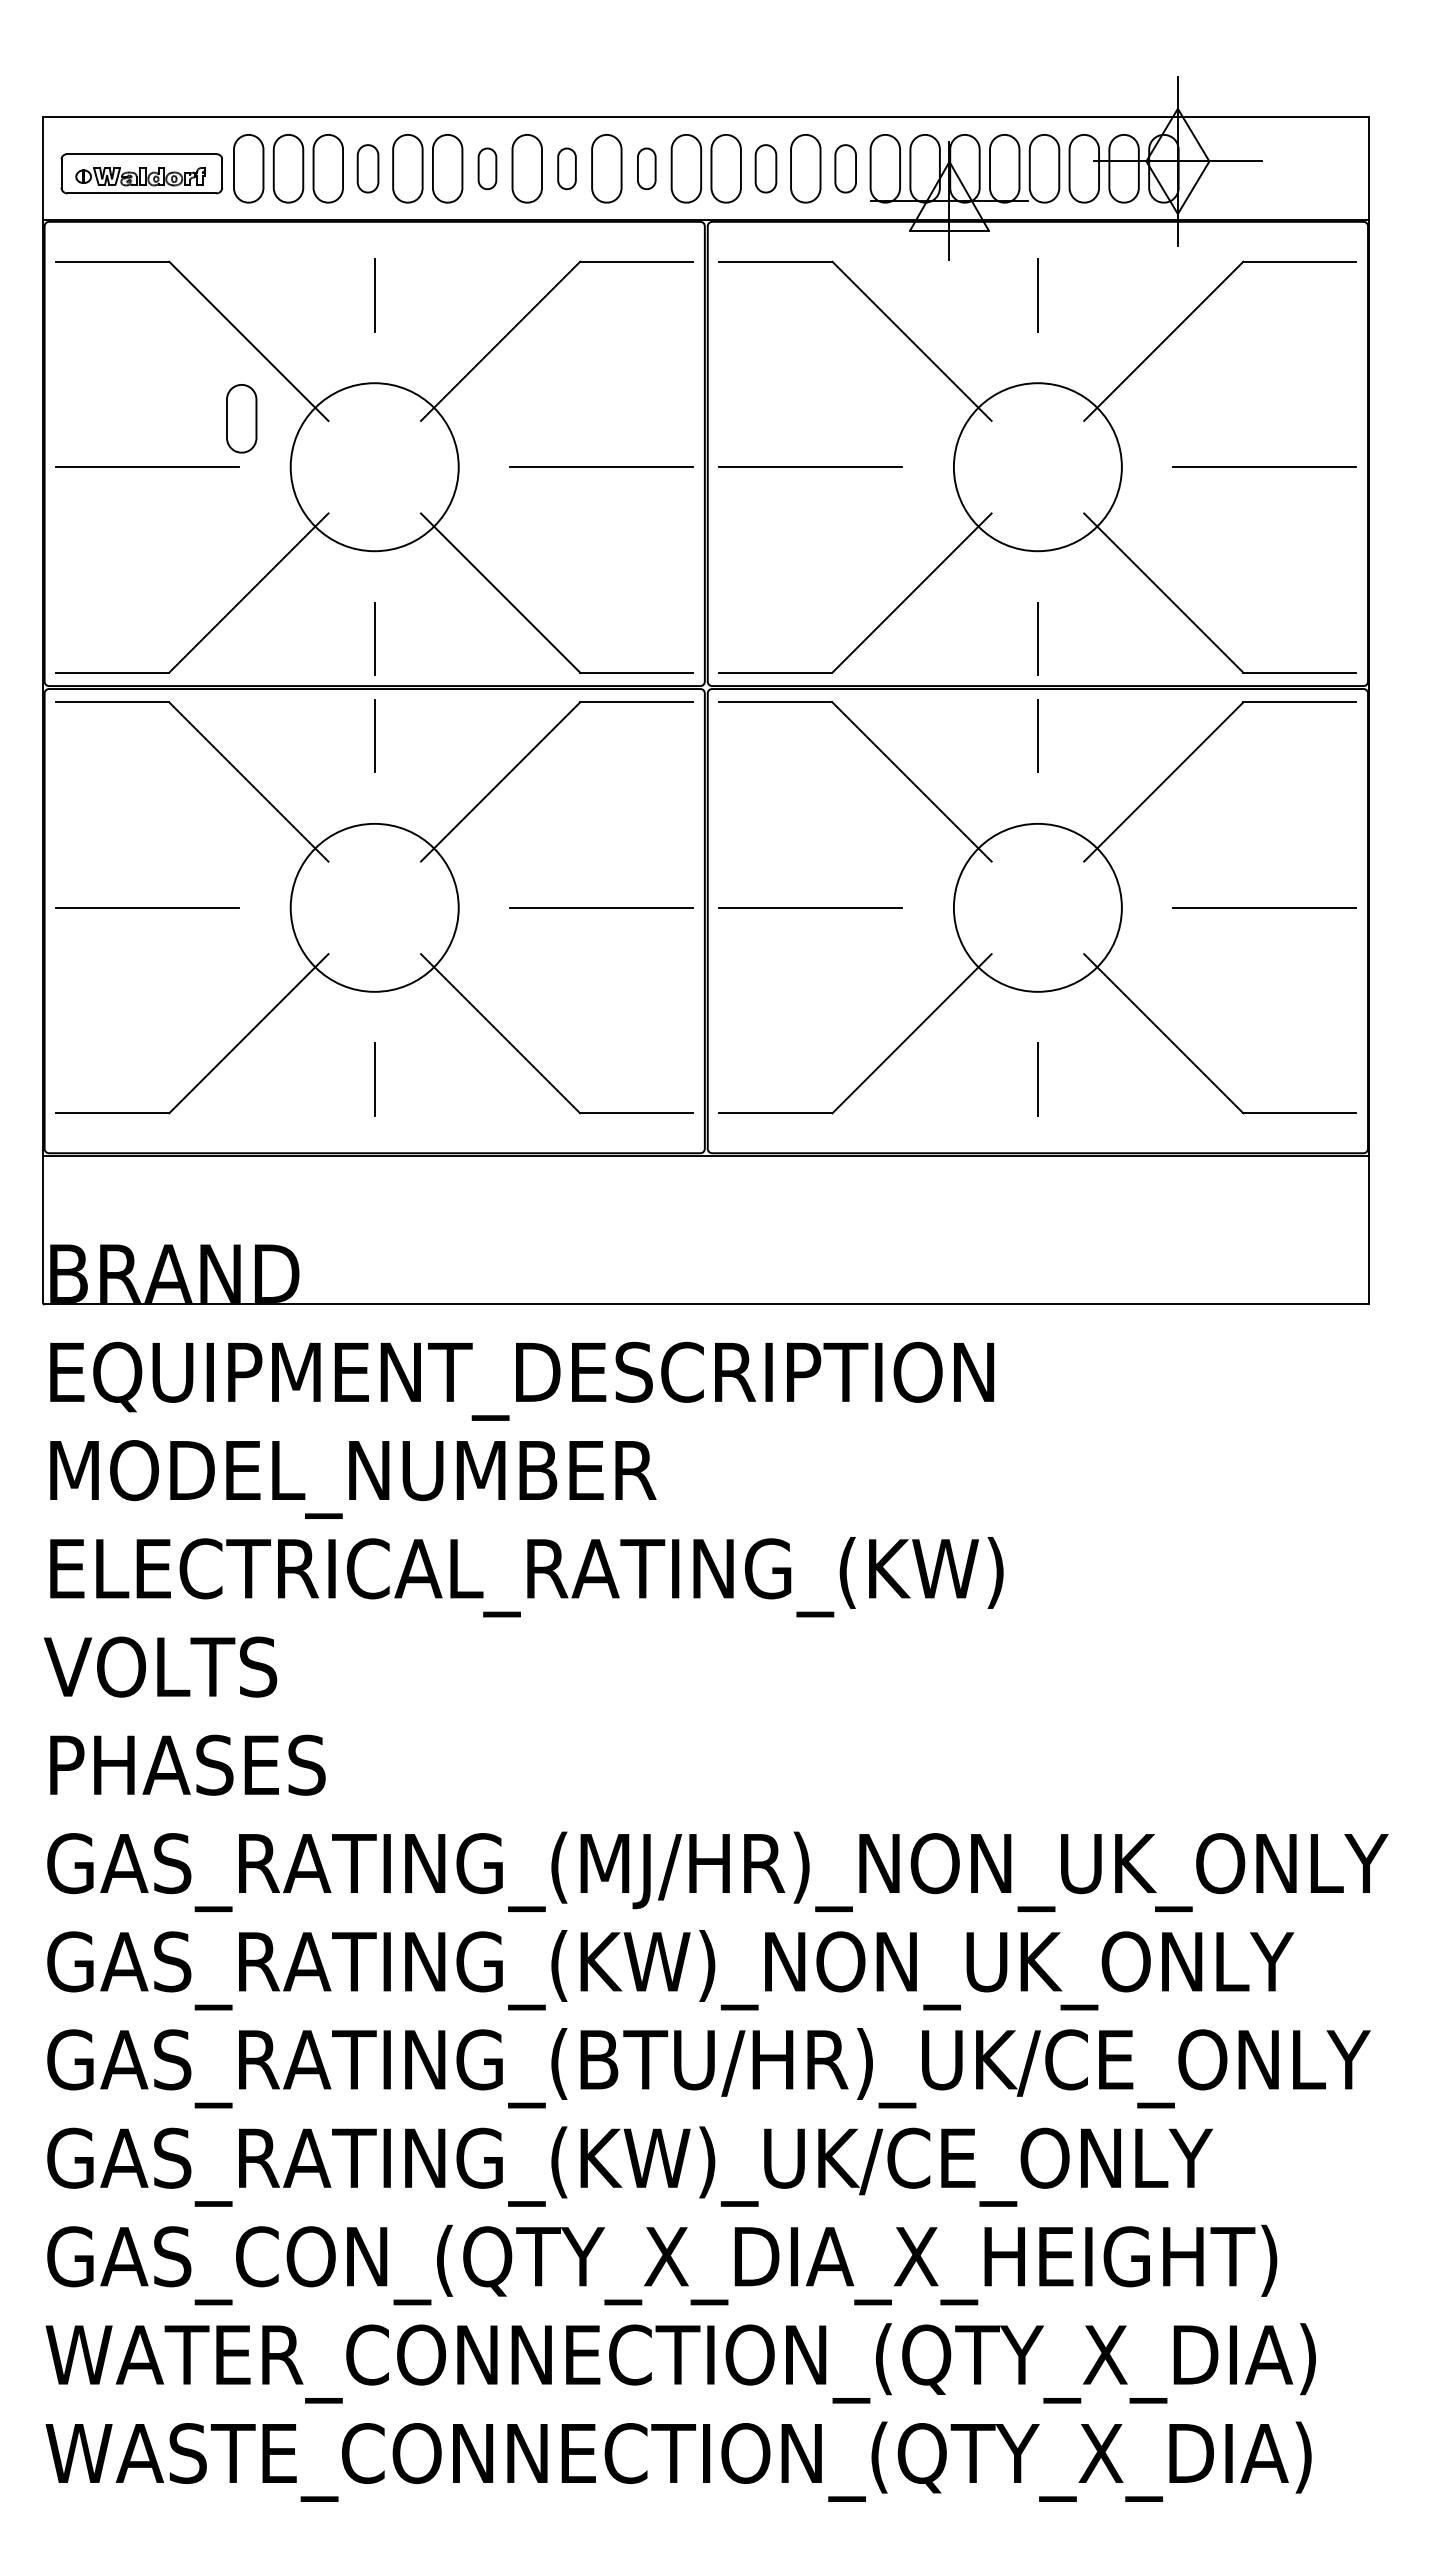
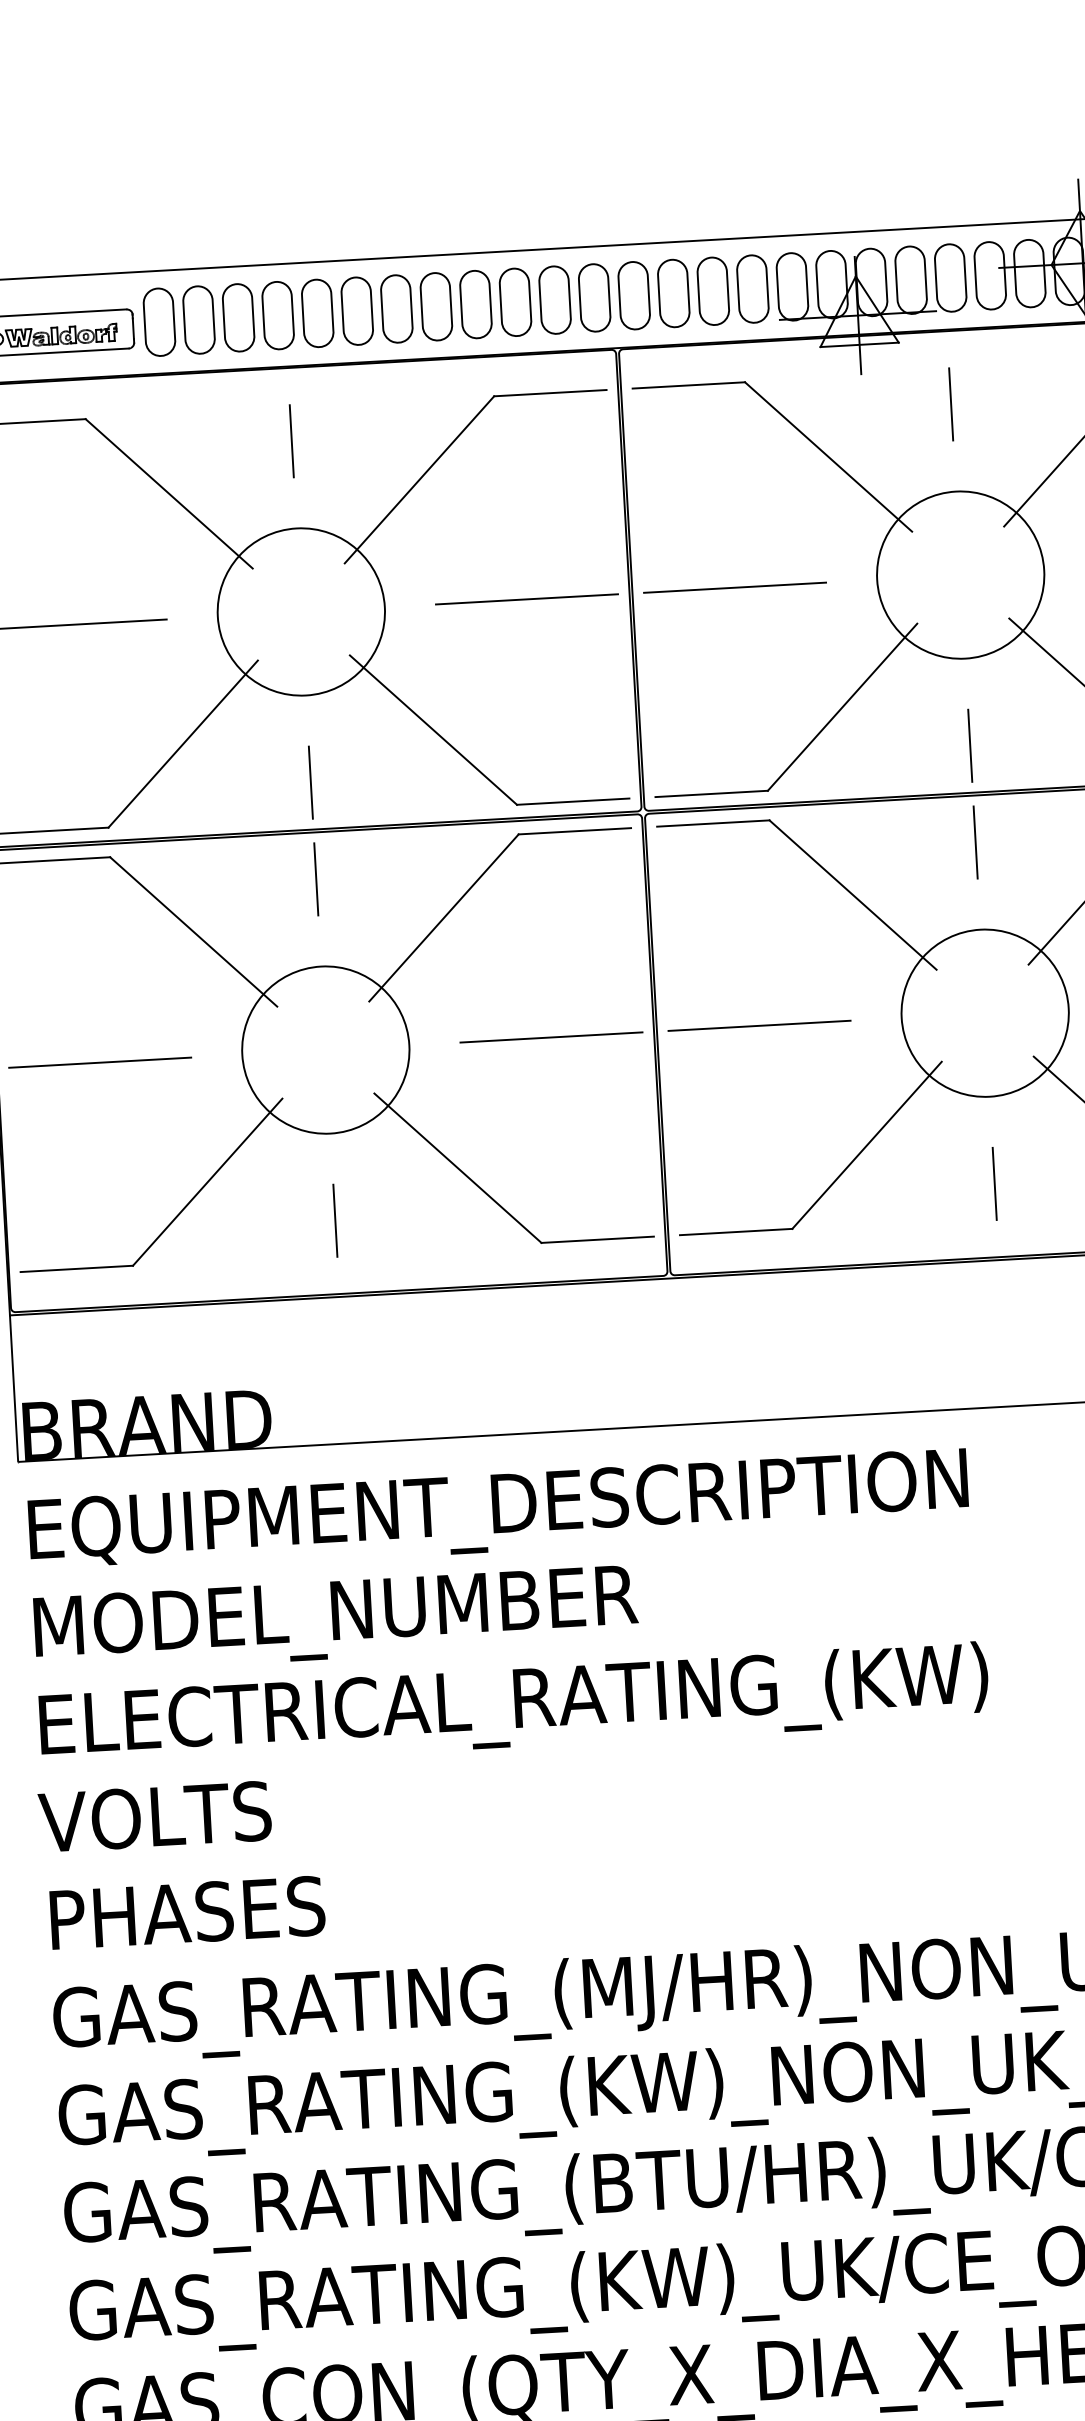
part: (367, 168) -> (277, 315), size x1.43
part: (487, 168) -> (396, 308), size x1.67
part: (566, 168) -> (475, 304), size x1.67
part: (646, 168) -> (554, 299), size x1.67
part: (765, 168) -> (673, 293), size x1.43
part: (845, 168) -> (752, 288), size x1.43
part: (241, 418) -> (166, 570), removed

